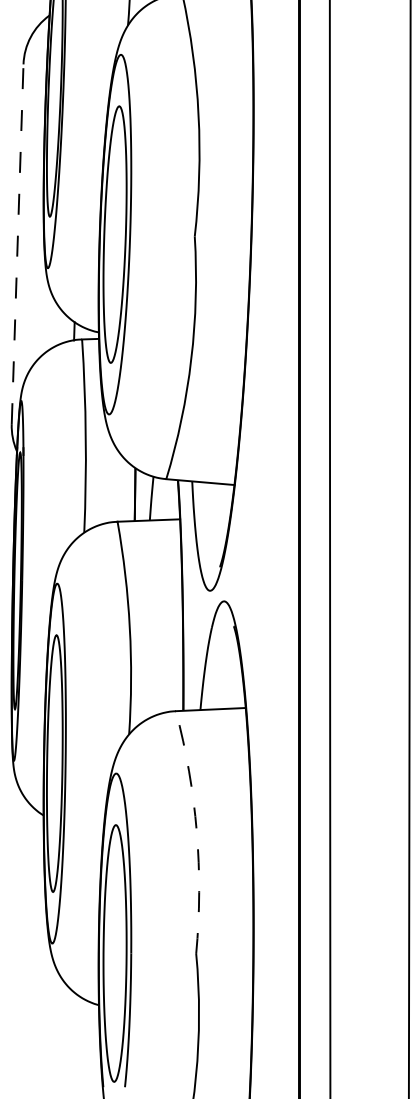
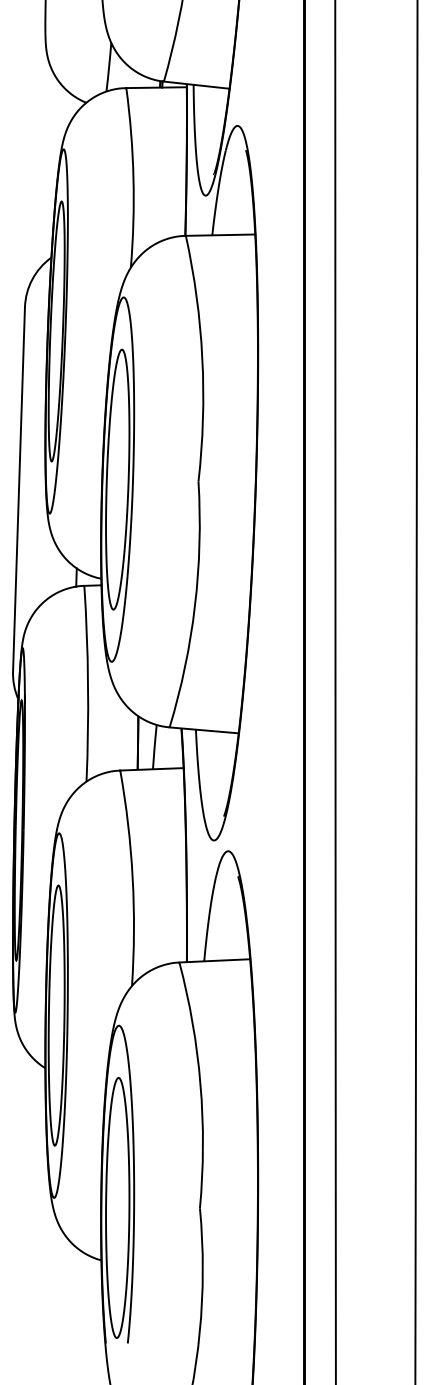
line: (18, 243) -> (19, 488), dashed -> solid
arc: (196, 831) -> (200, 1084), dashed -> solid

